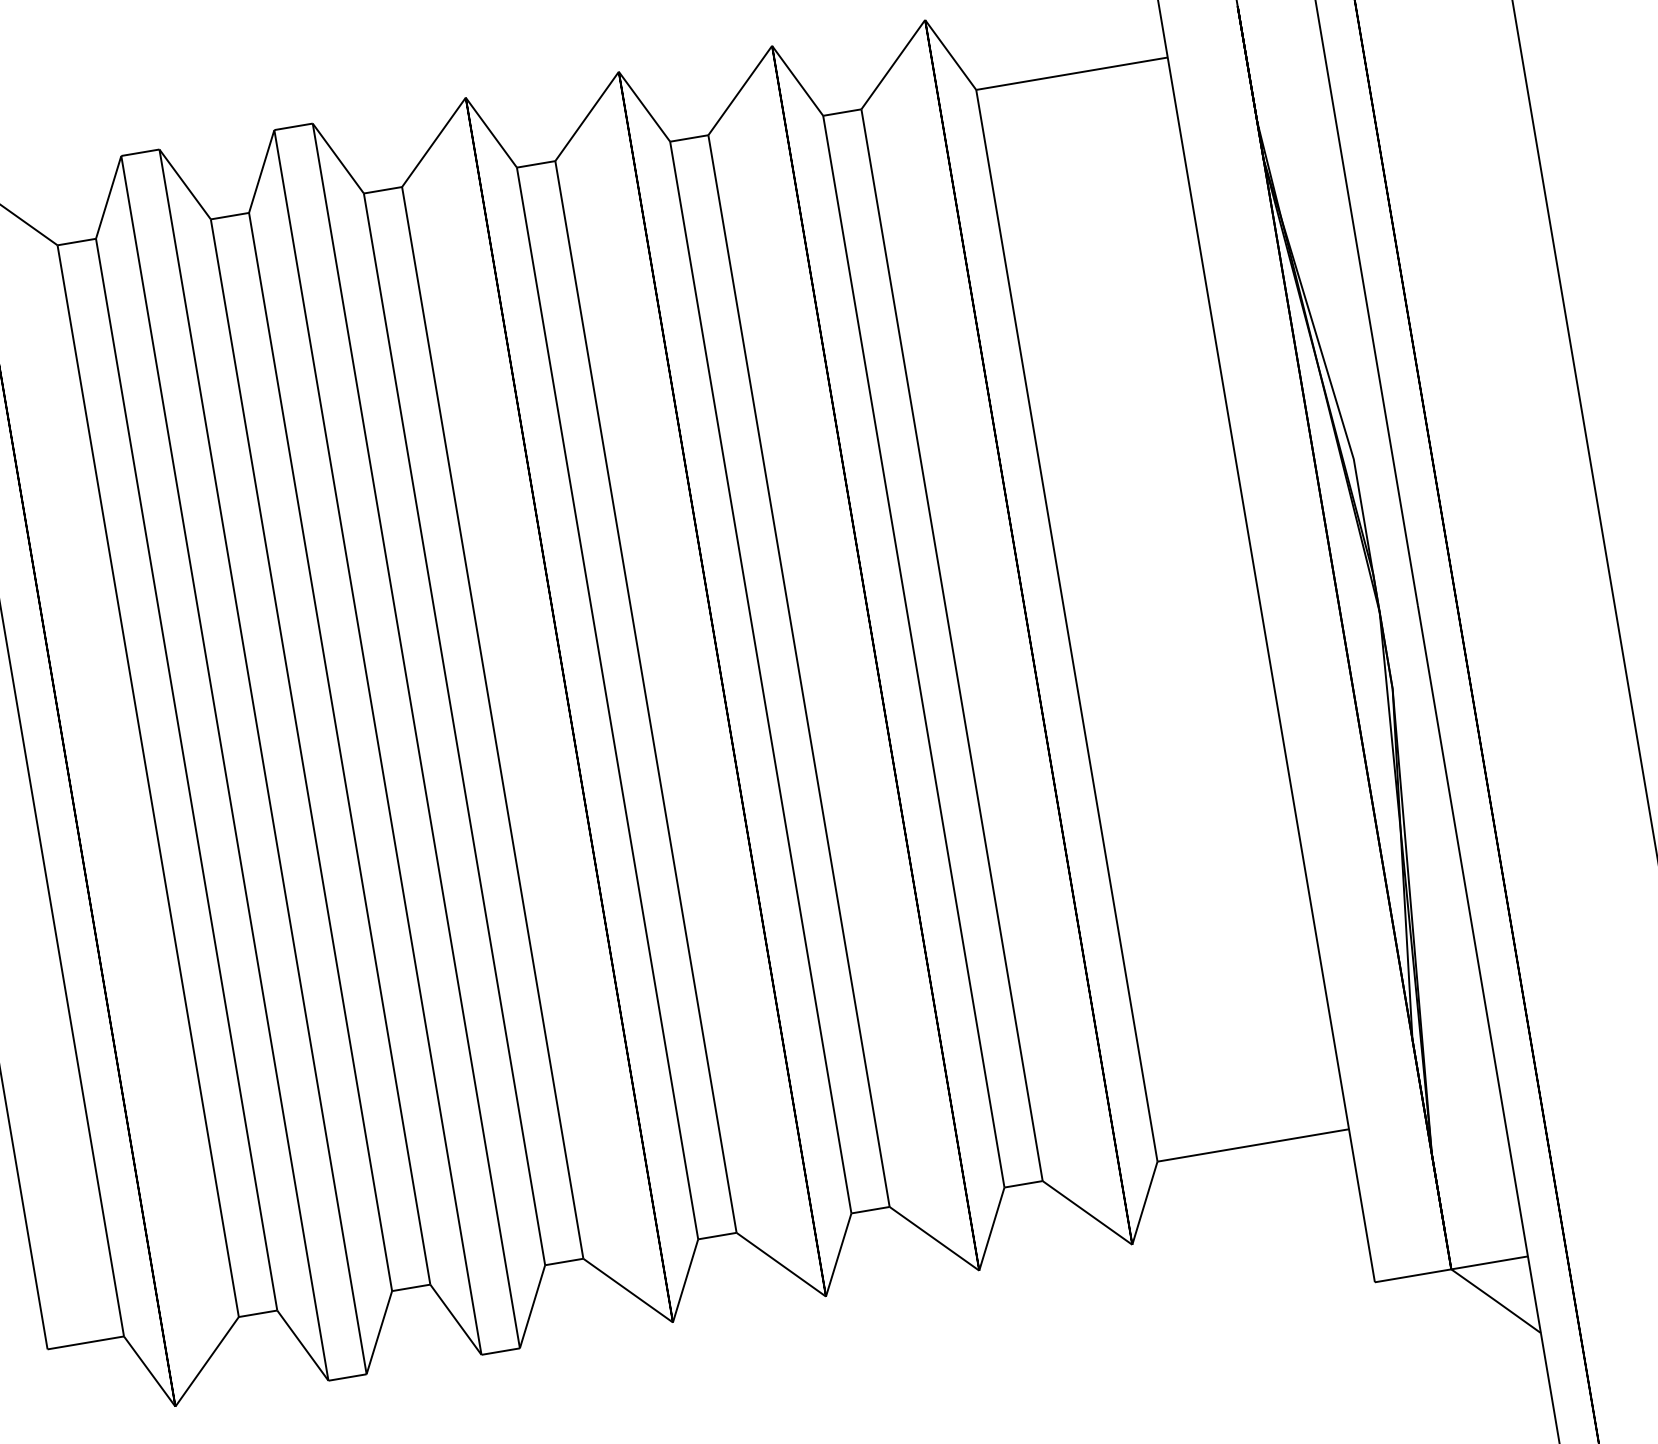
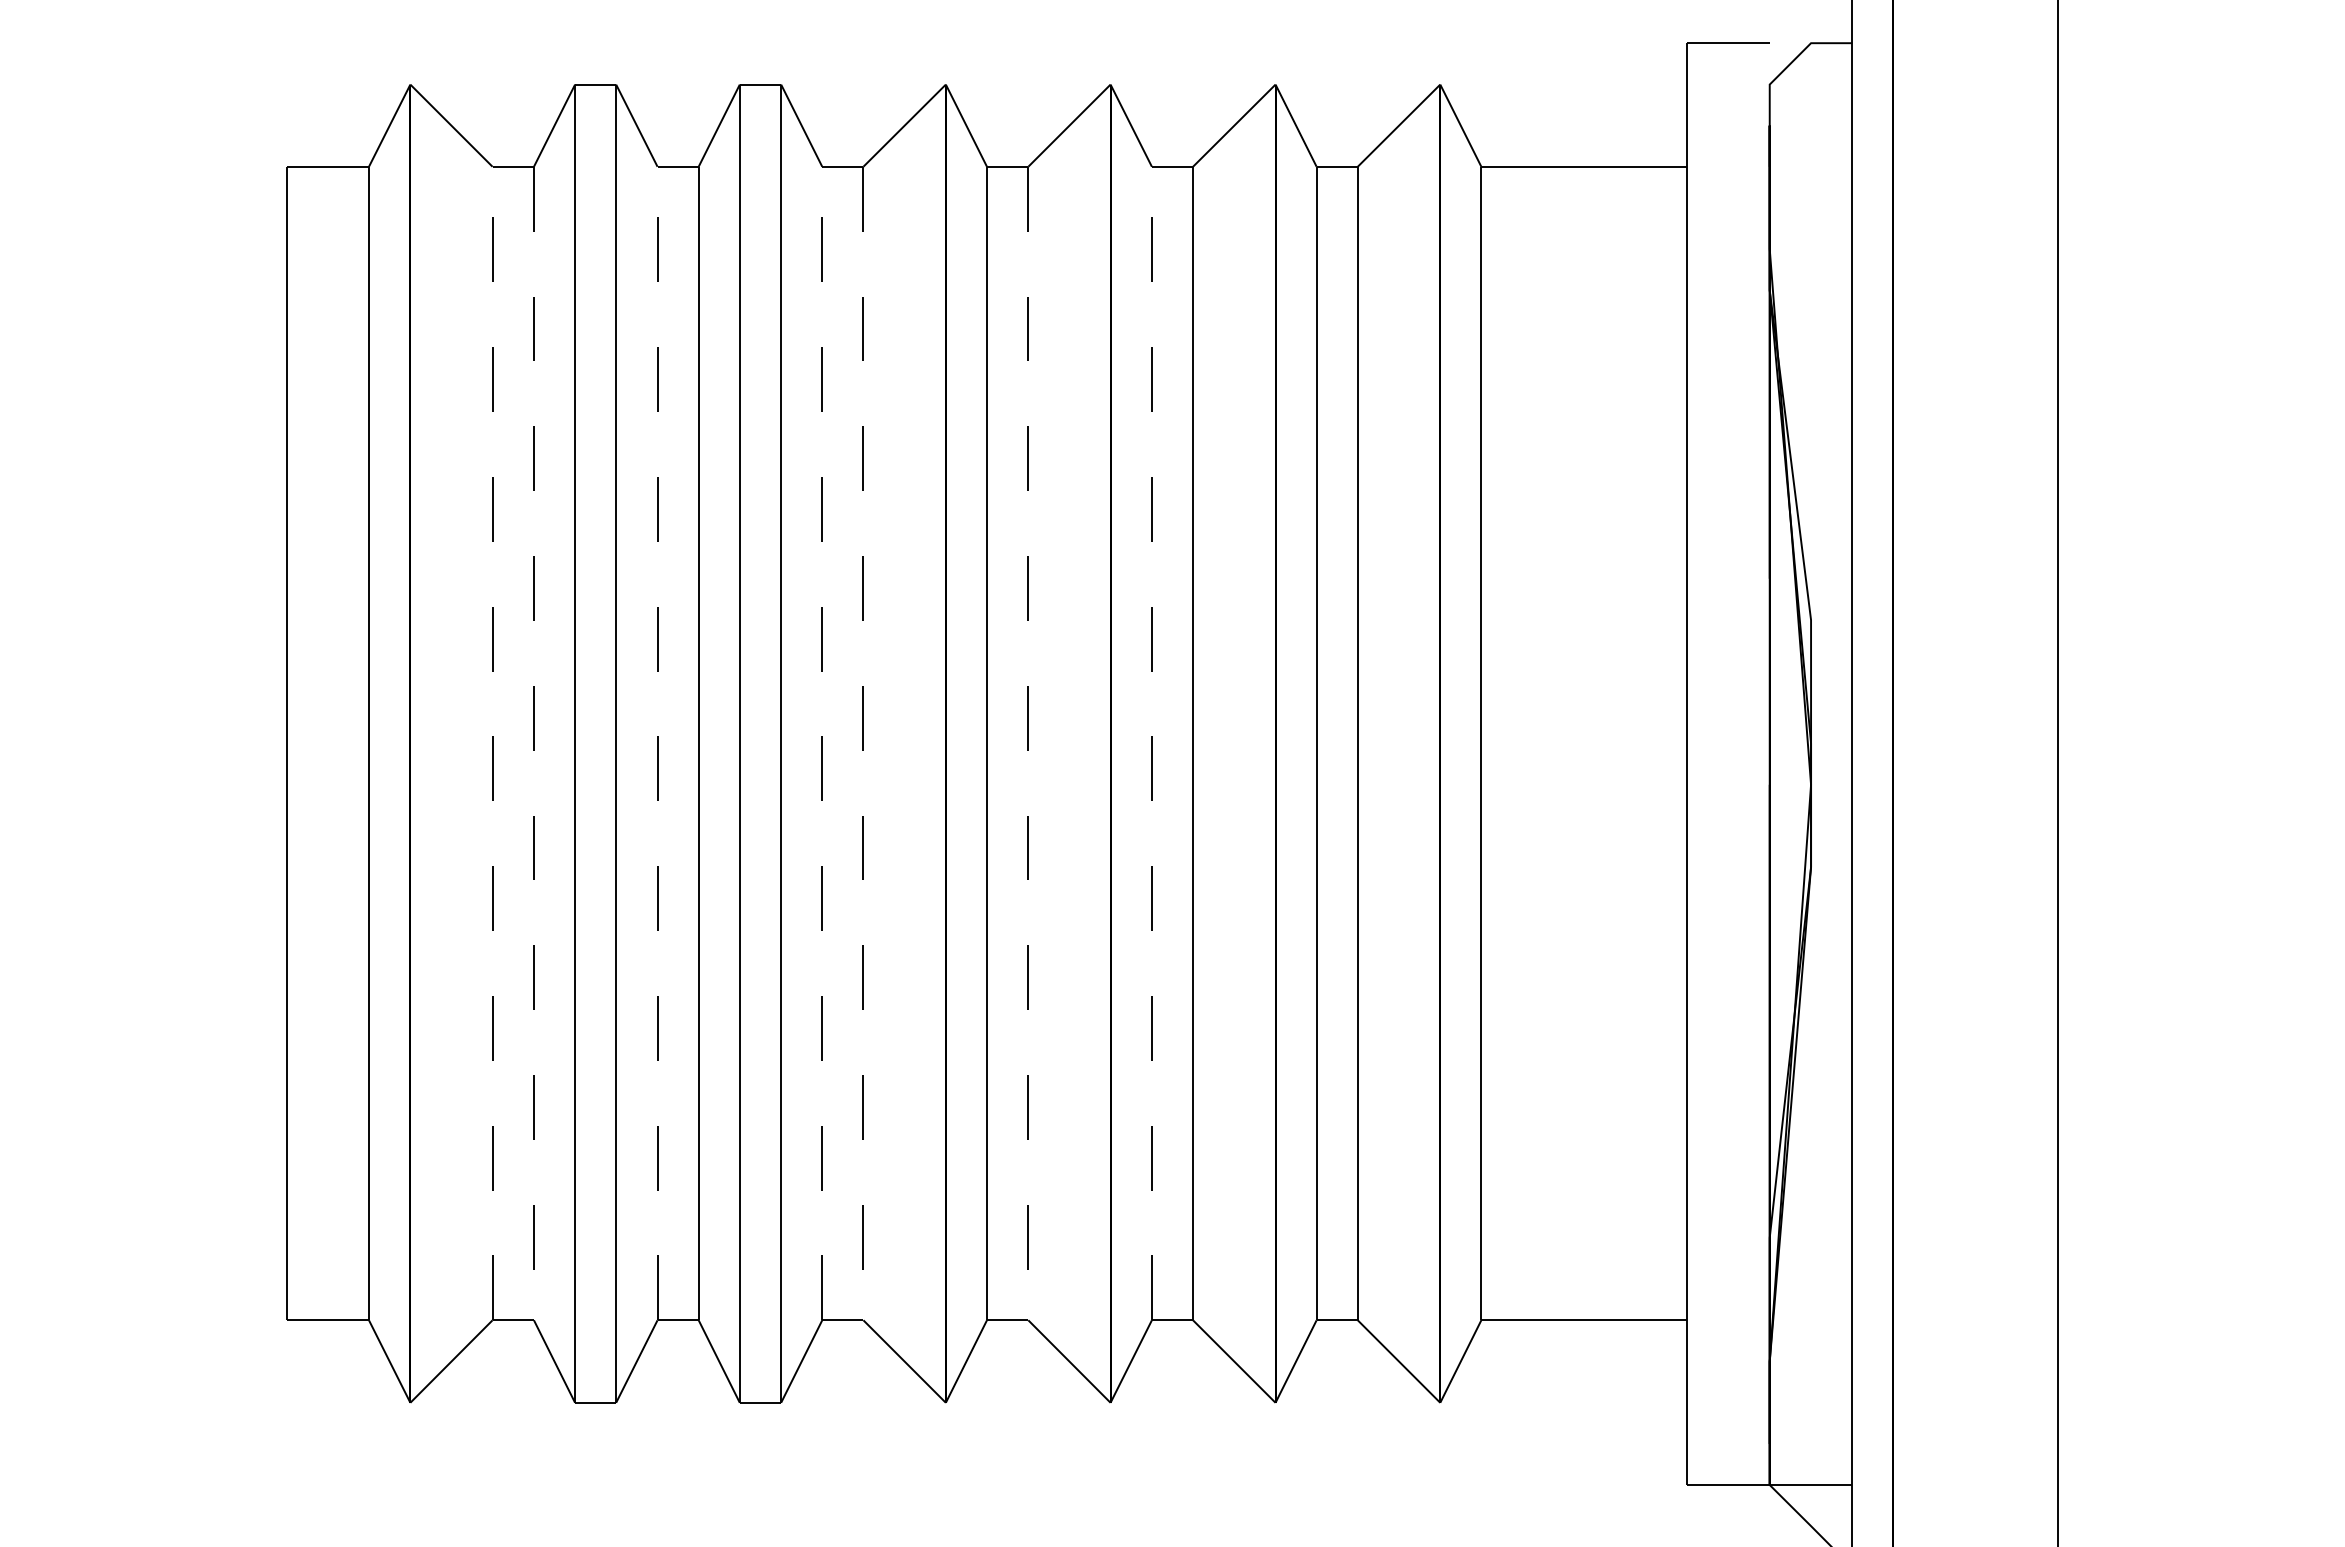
line: (760, 677) -> (1151, 743), solid -> dashed
line: (646, 696) -> (1028, 743), solid -> dashed
line: (492, 722) -> (863, 743), solid -> dashed
line: (454, 729) -> (822, 743), solid -> dashed
line: (301, 755) -> (657, 743), solid -> dashed
line: (186, 774) -> (533, 743), solid -> dashed
line: (148, 781) -> (492, 743), solid -> dashed

